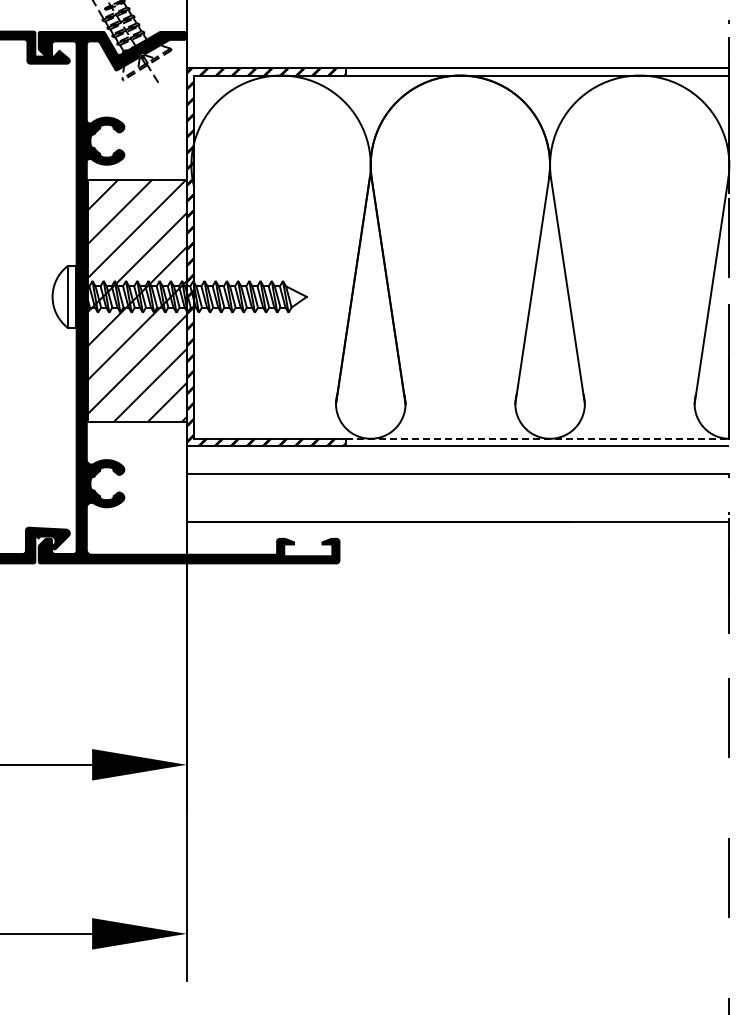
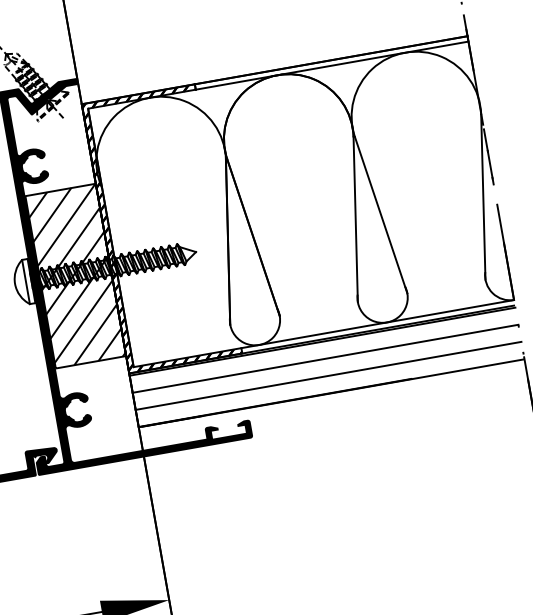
line: (537, 438) -> (377, 323), dashed -> solid
line: (457, 449) -> (322, 341), added
line: (457, 497) -> (328, 375), added

